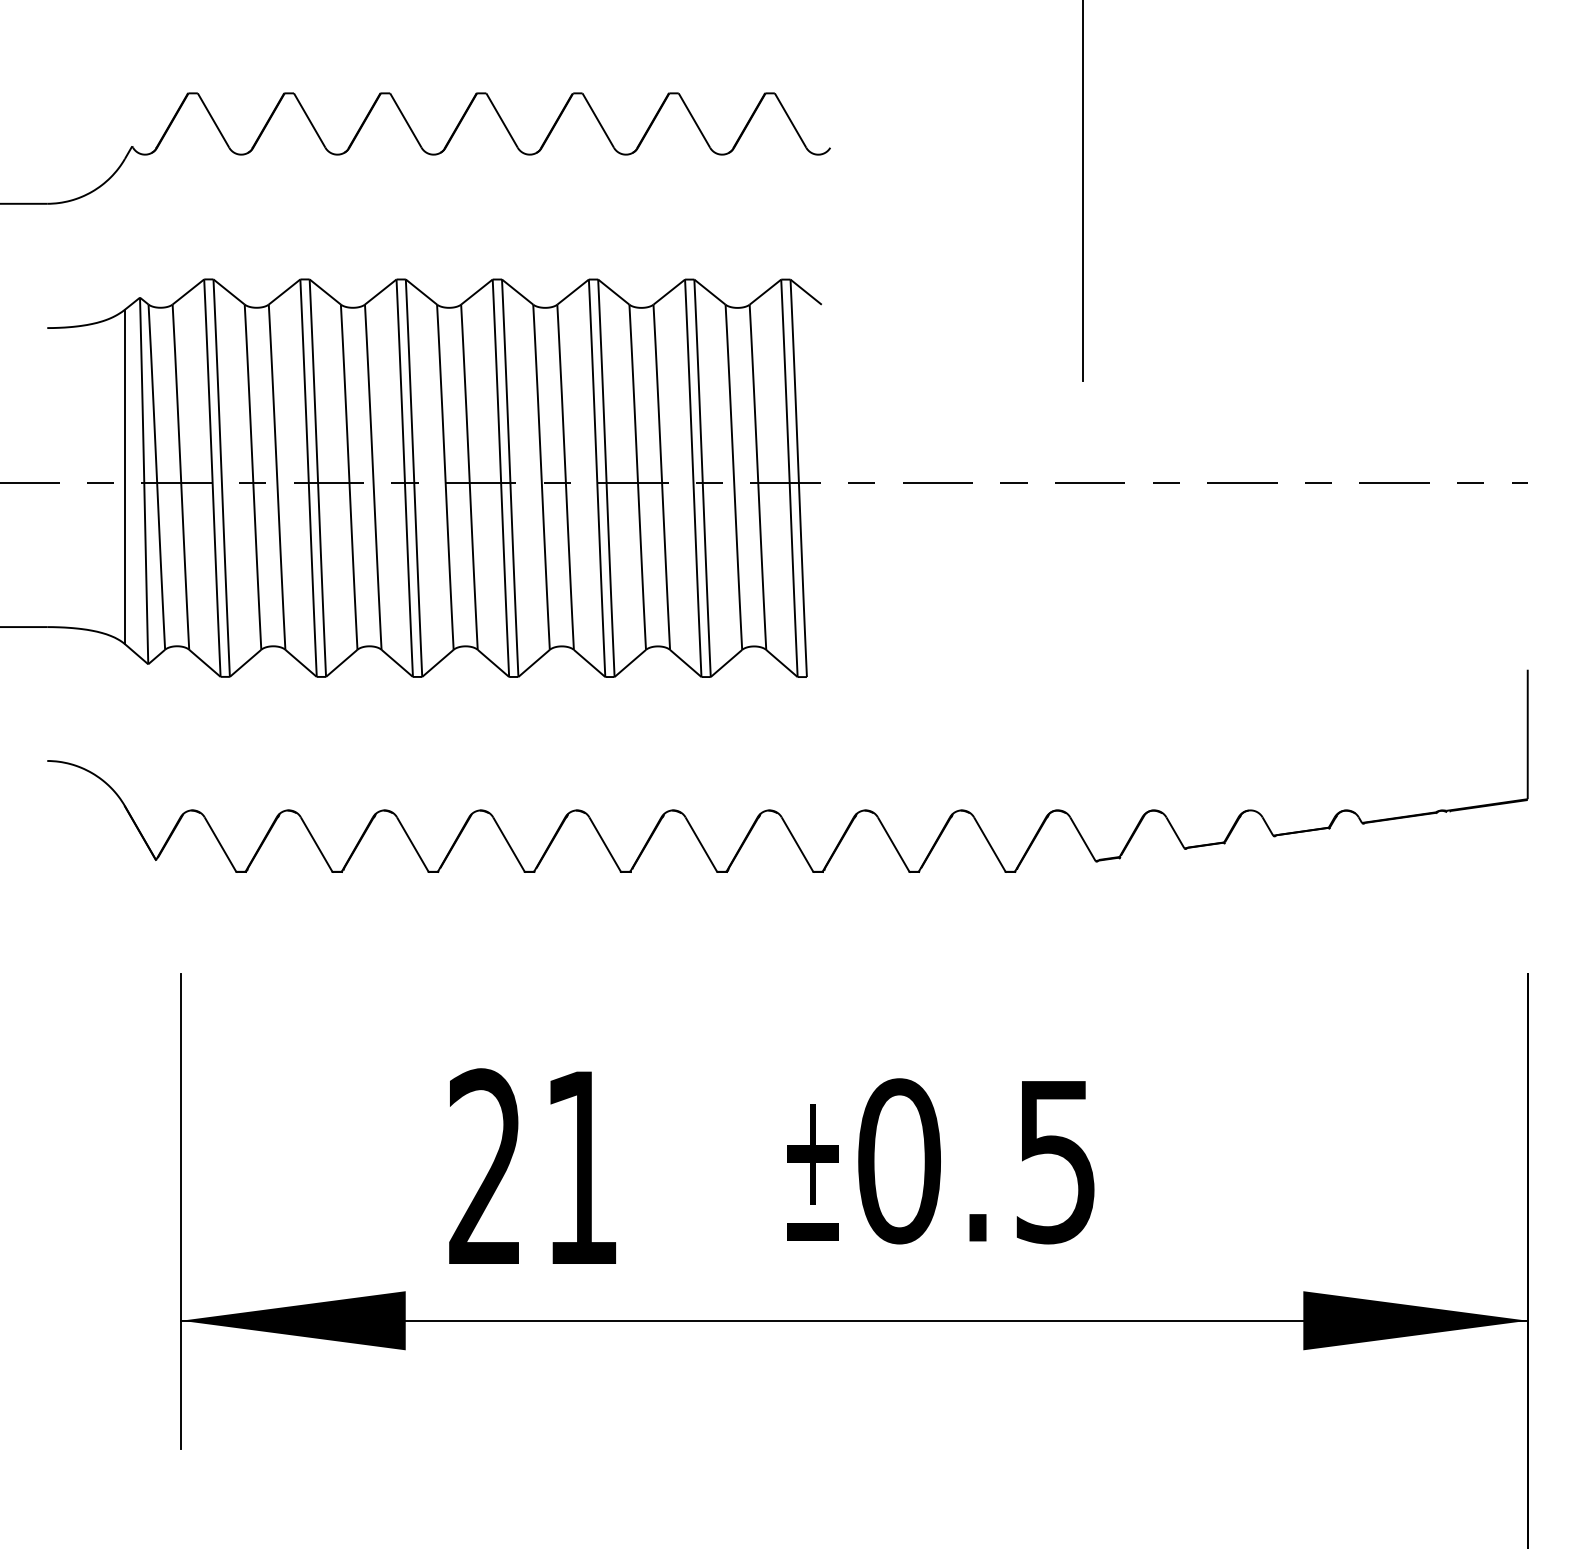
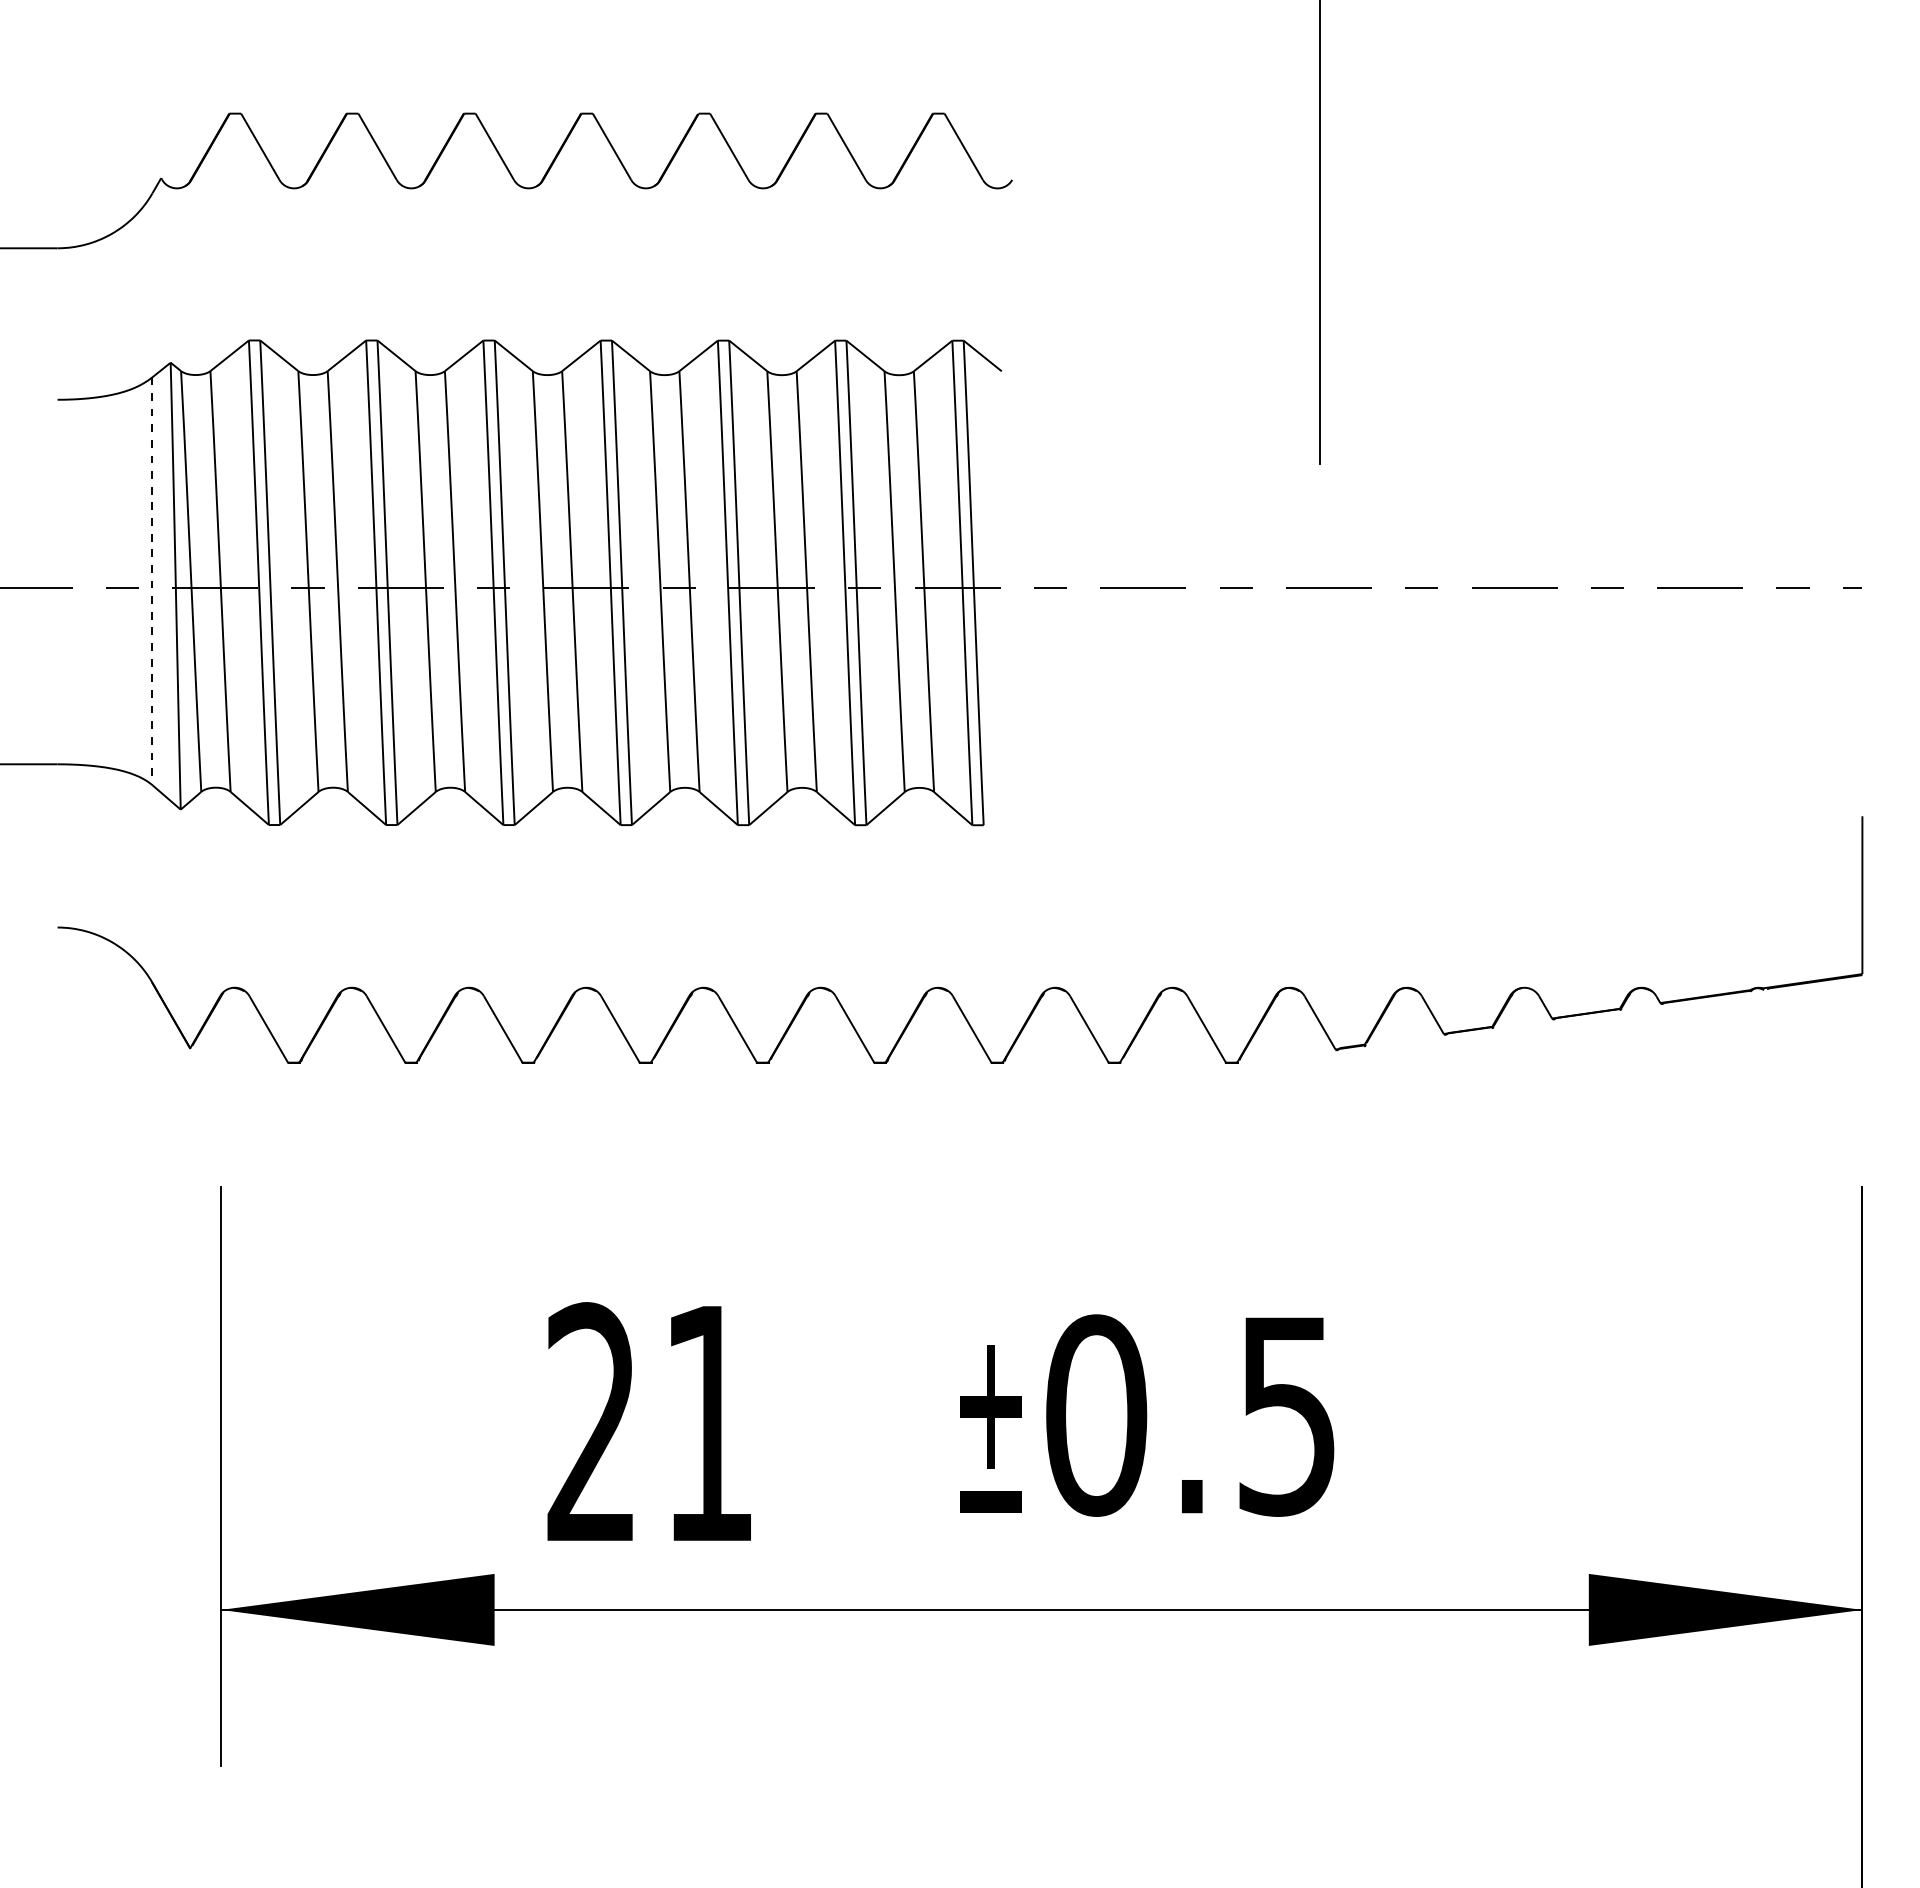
line: (125, 477) -> (152, 581), solid -> dashed

